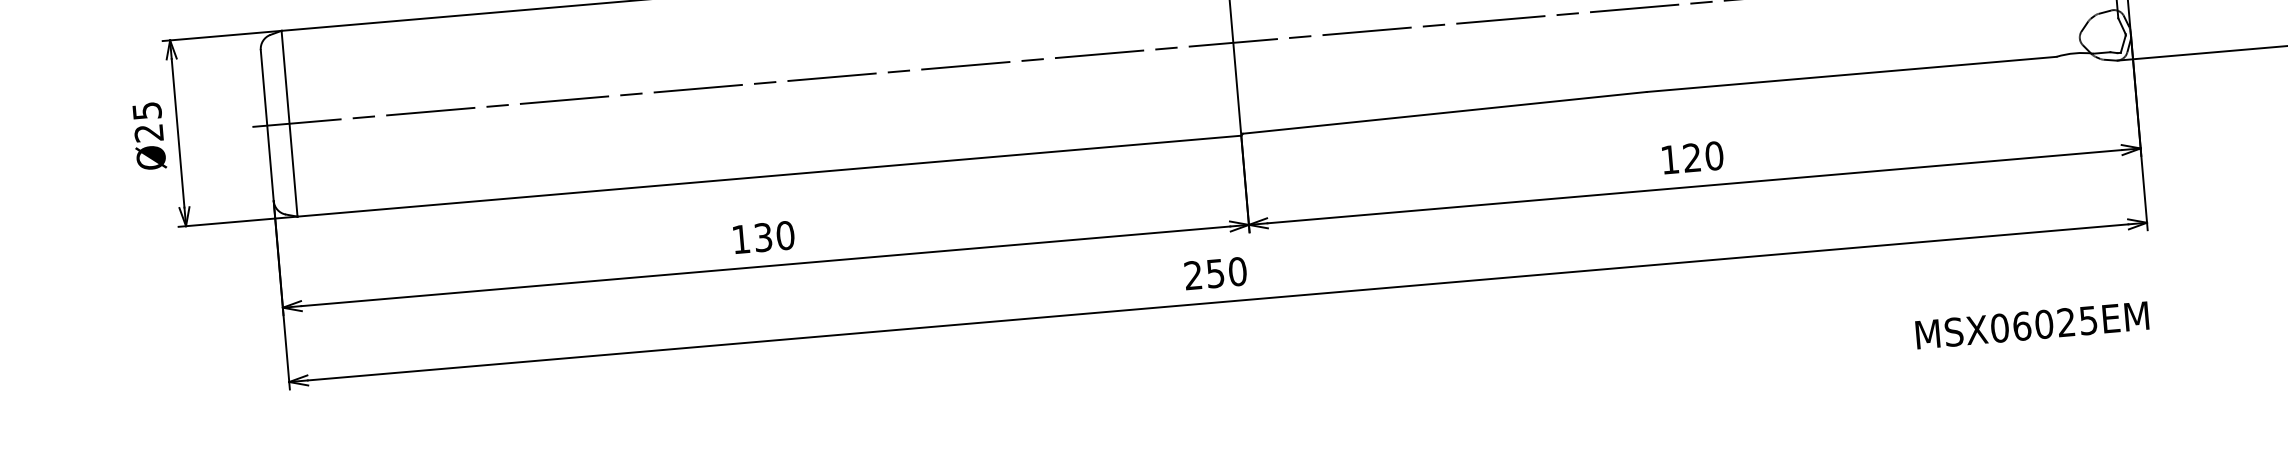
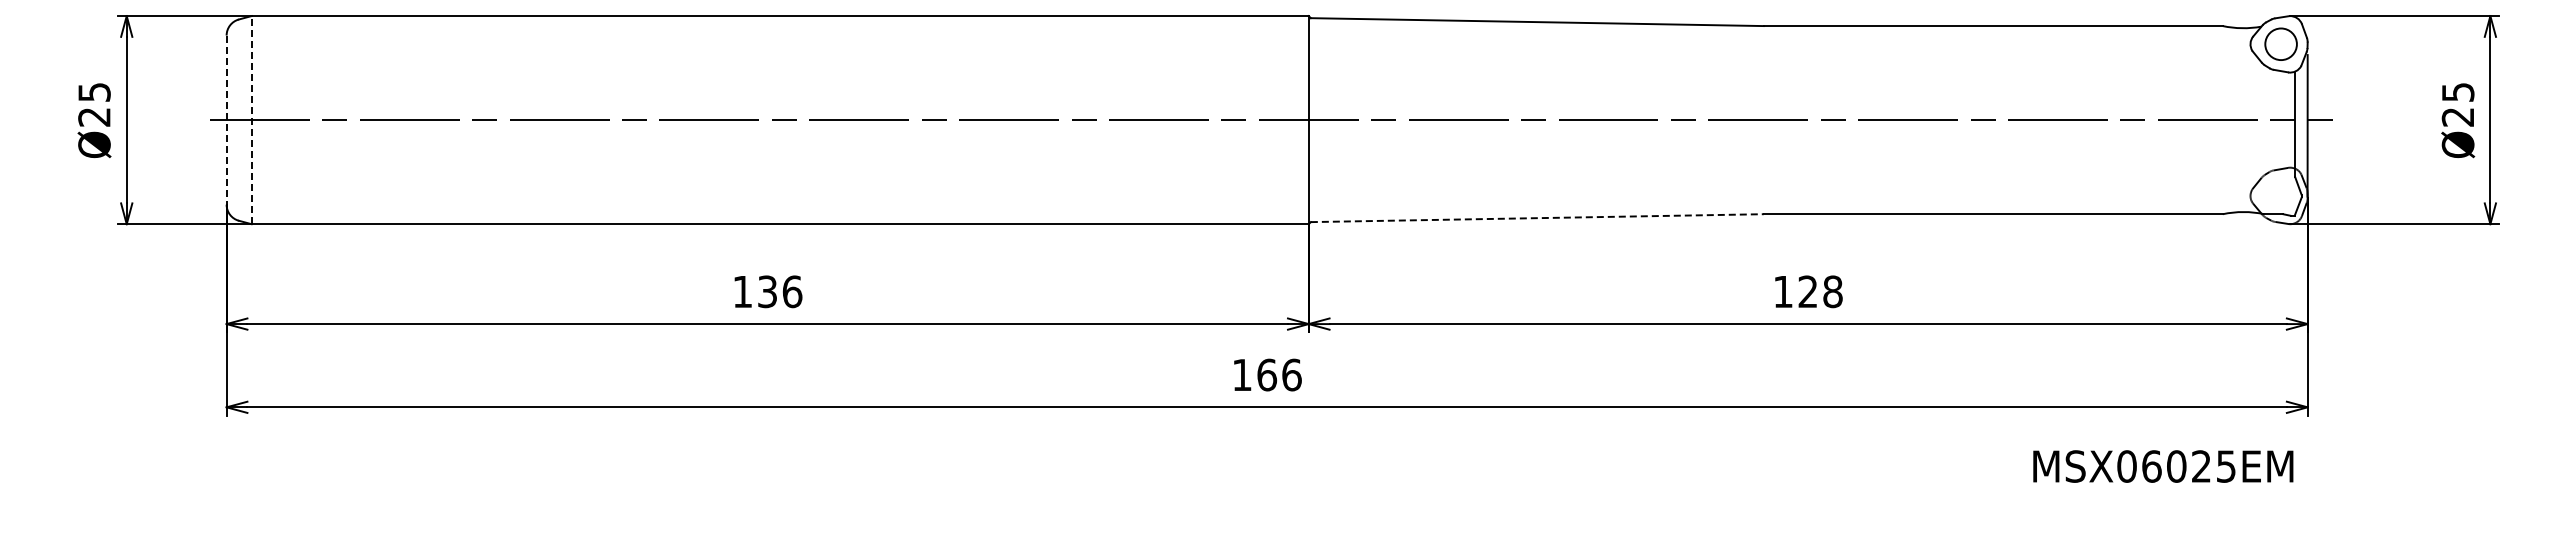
line: (1445, 113) -> (1537, 218), solid -> dashed
line: (289, 123) -> (251, 119), solid -> dashed
line: (267, 125) -> (226, 120), solid -> dashed
text: (1713, 155) -> (1832, 291), 120 -> 128
text: (785, 235) -> (792, 291), 130 -> 136
text: (1215, 273) -> (1266, 374), 250 -> 166
text: (2032, 325) -> (2163, 466), moved

